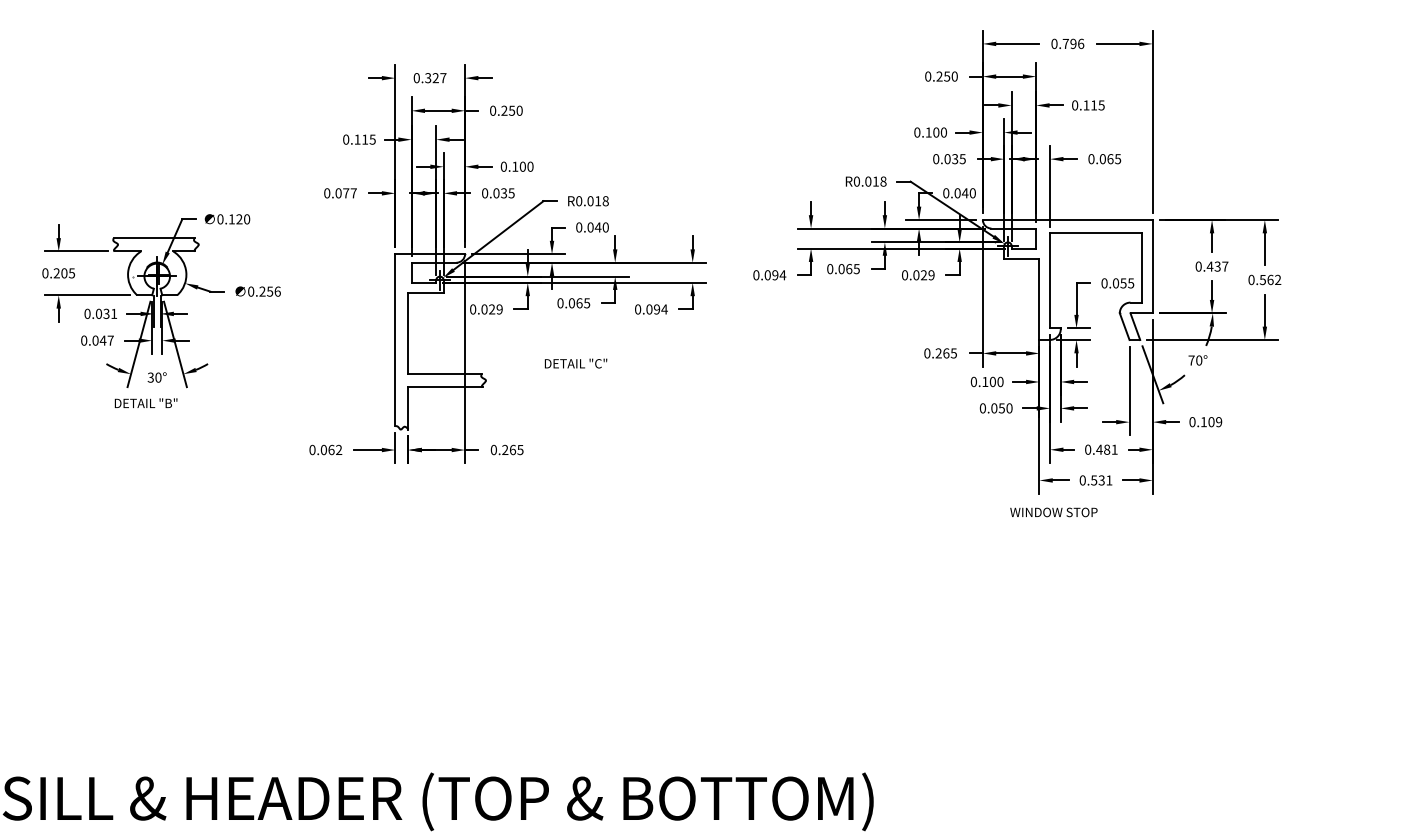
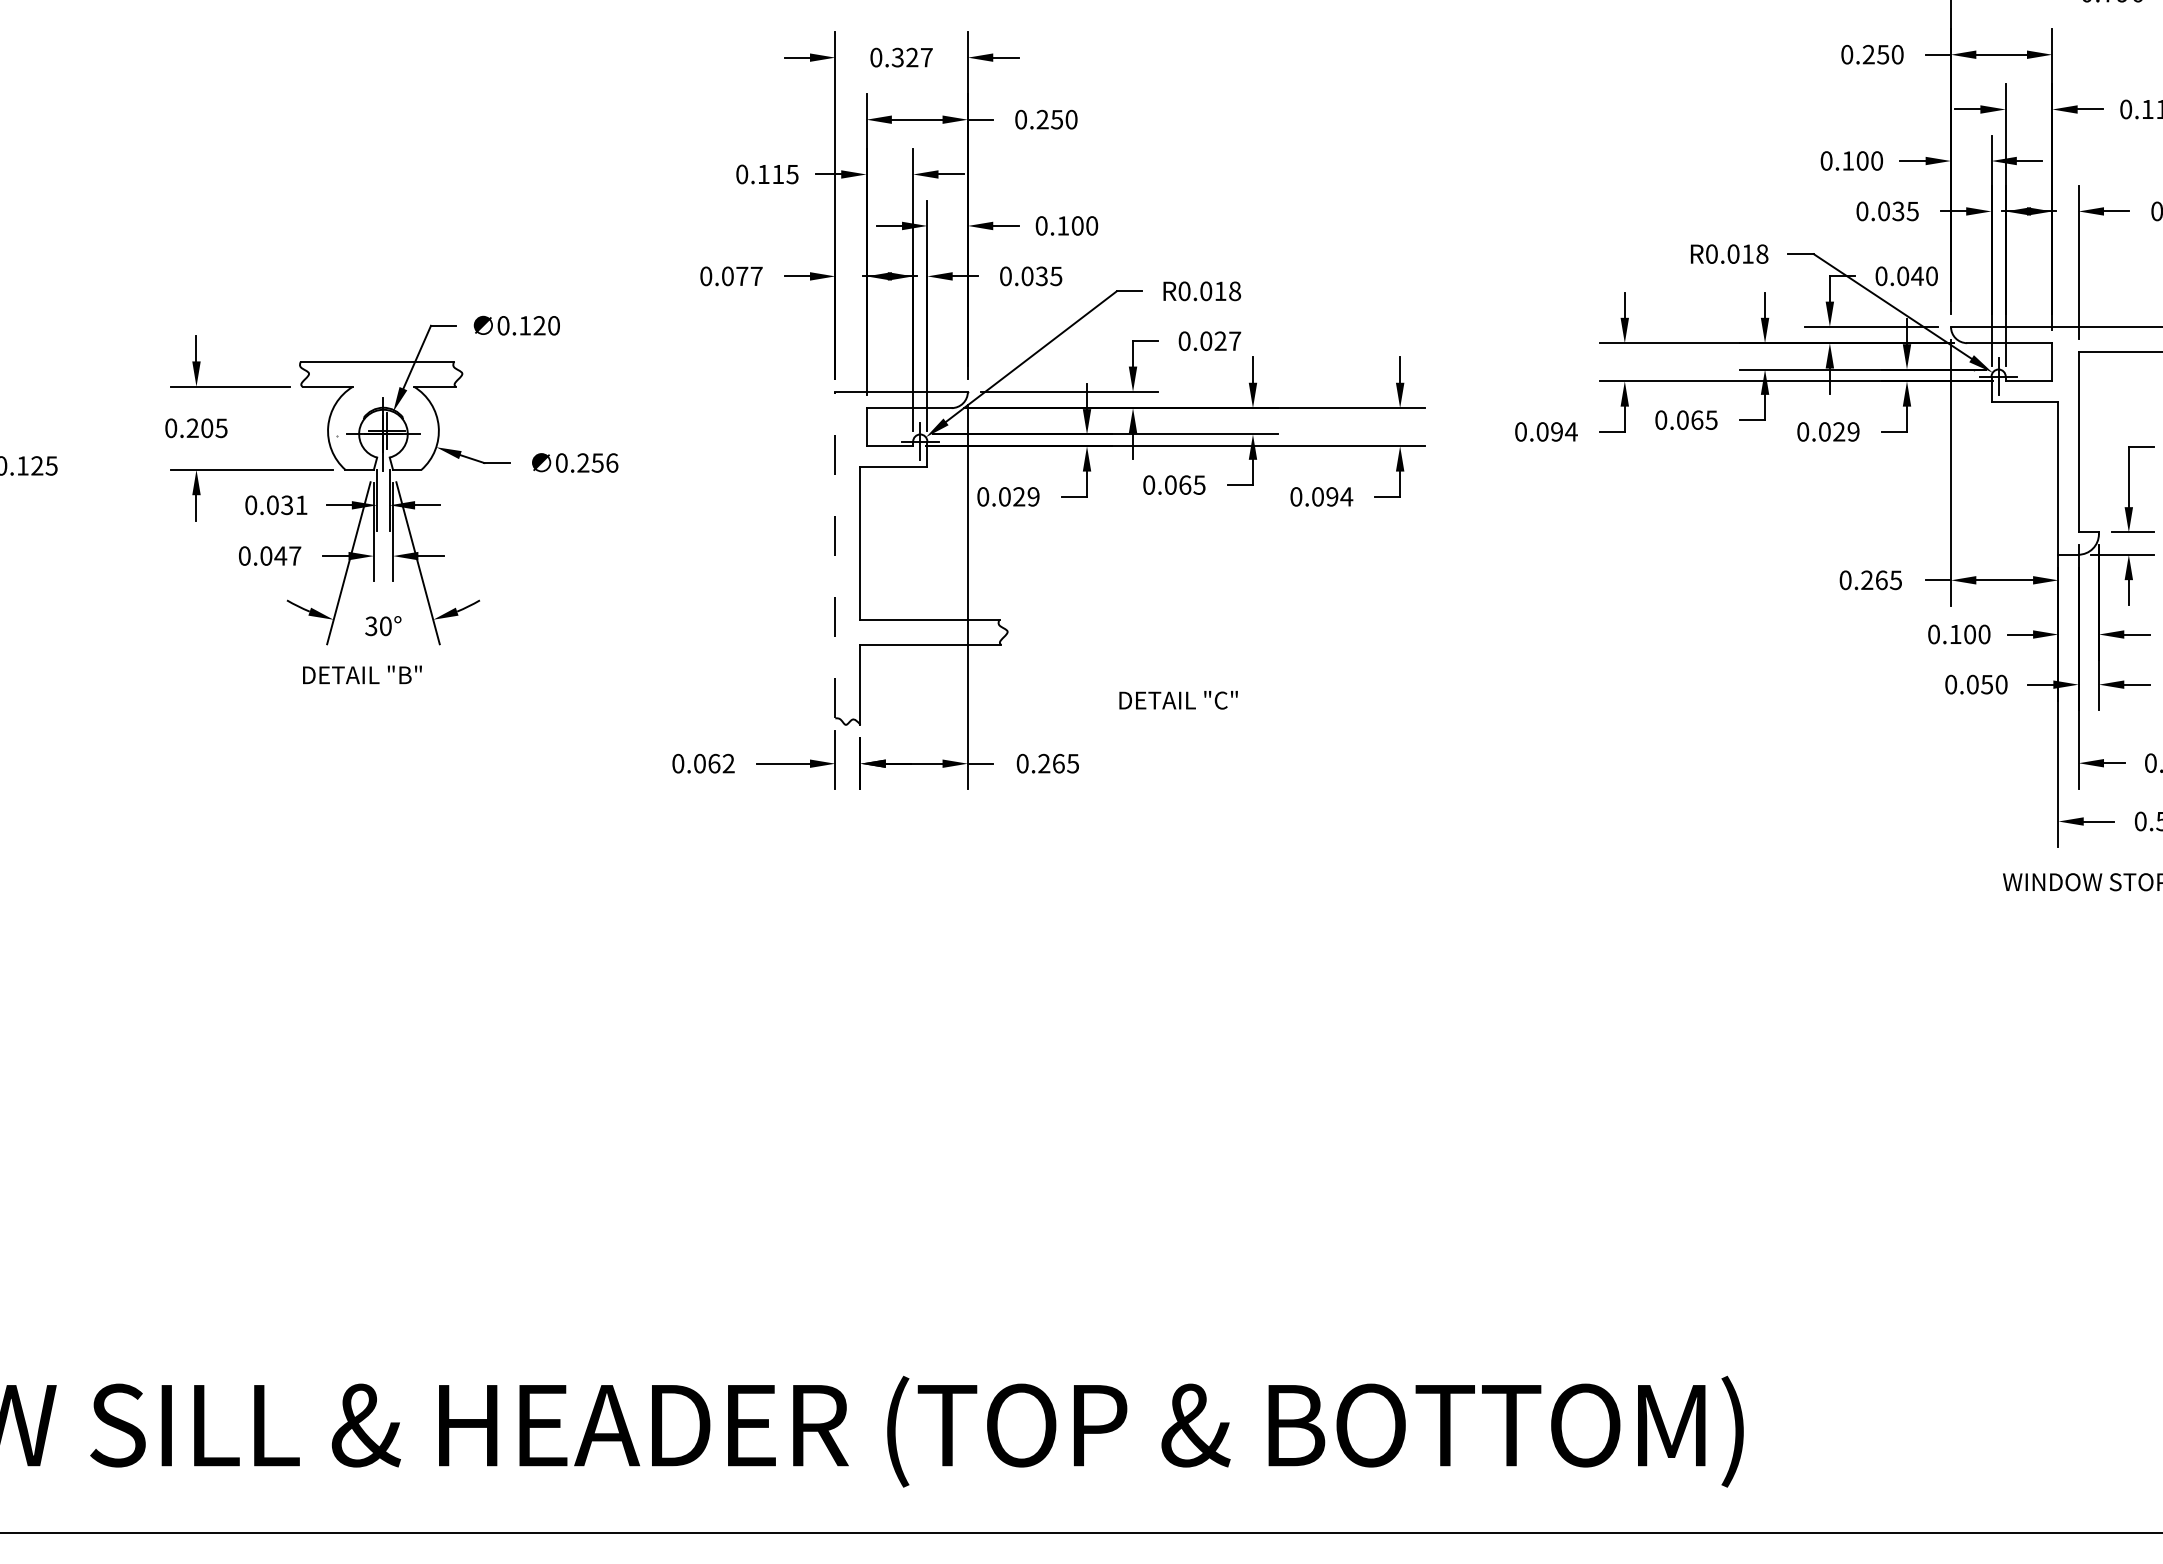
text: (601, 227) -> (1226, 341), 0.040 -> 0.027
line: (395, 340) -> (835, 555), solid -> dashed
text: (575, 363) -> (1177, 700), moved

